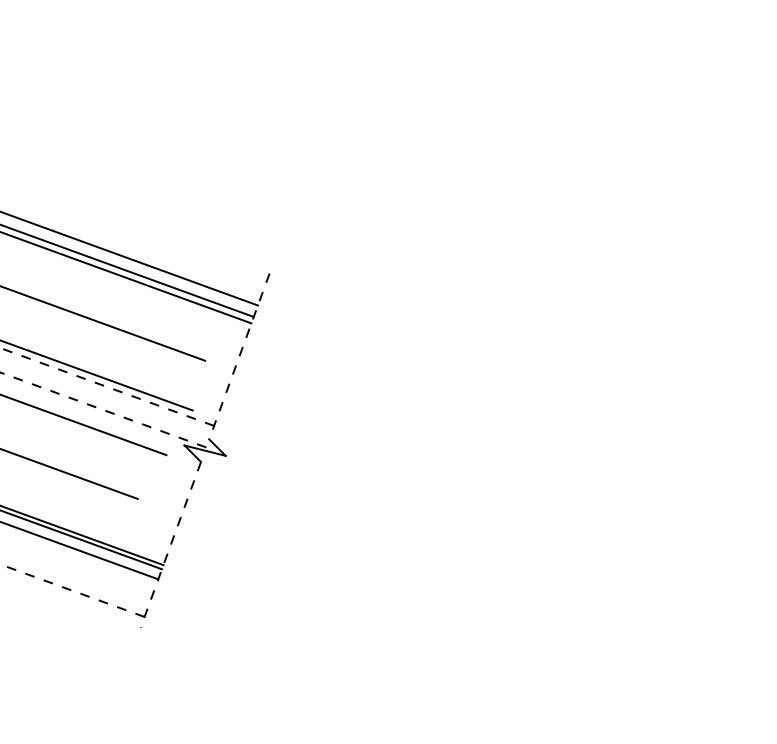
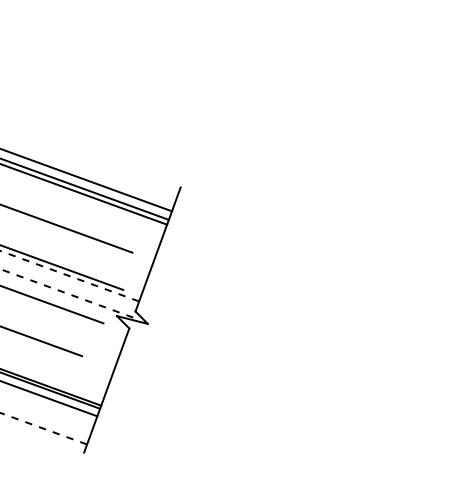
line: (239, 356) -> (158, 249), dashed -> solid
line: (170, 545) -> (106, 390), dashed -> solid

